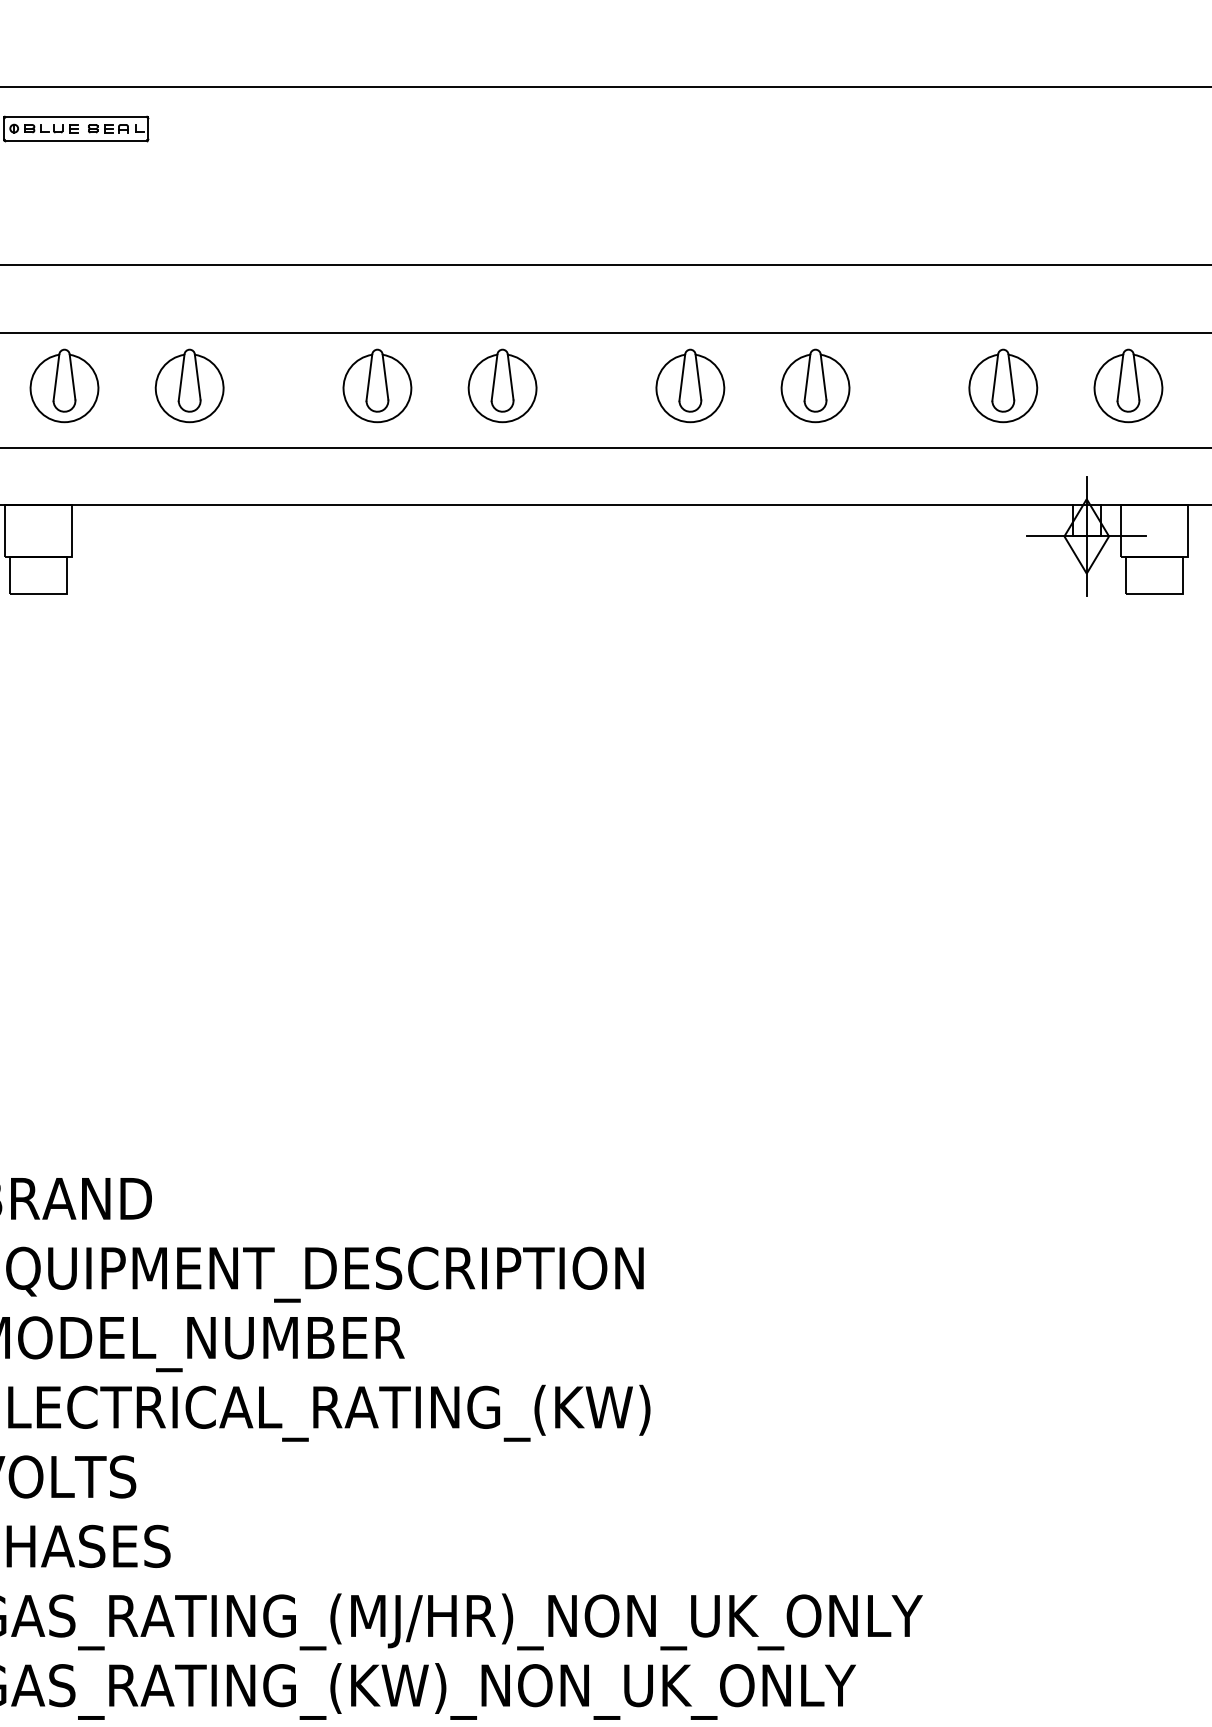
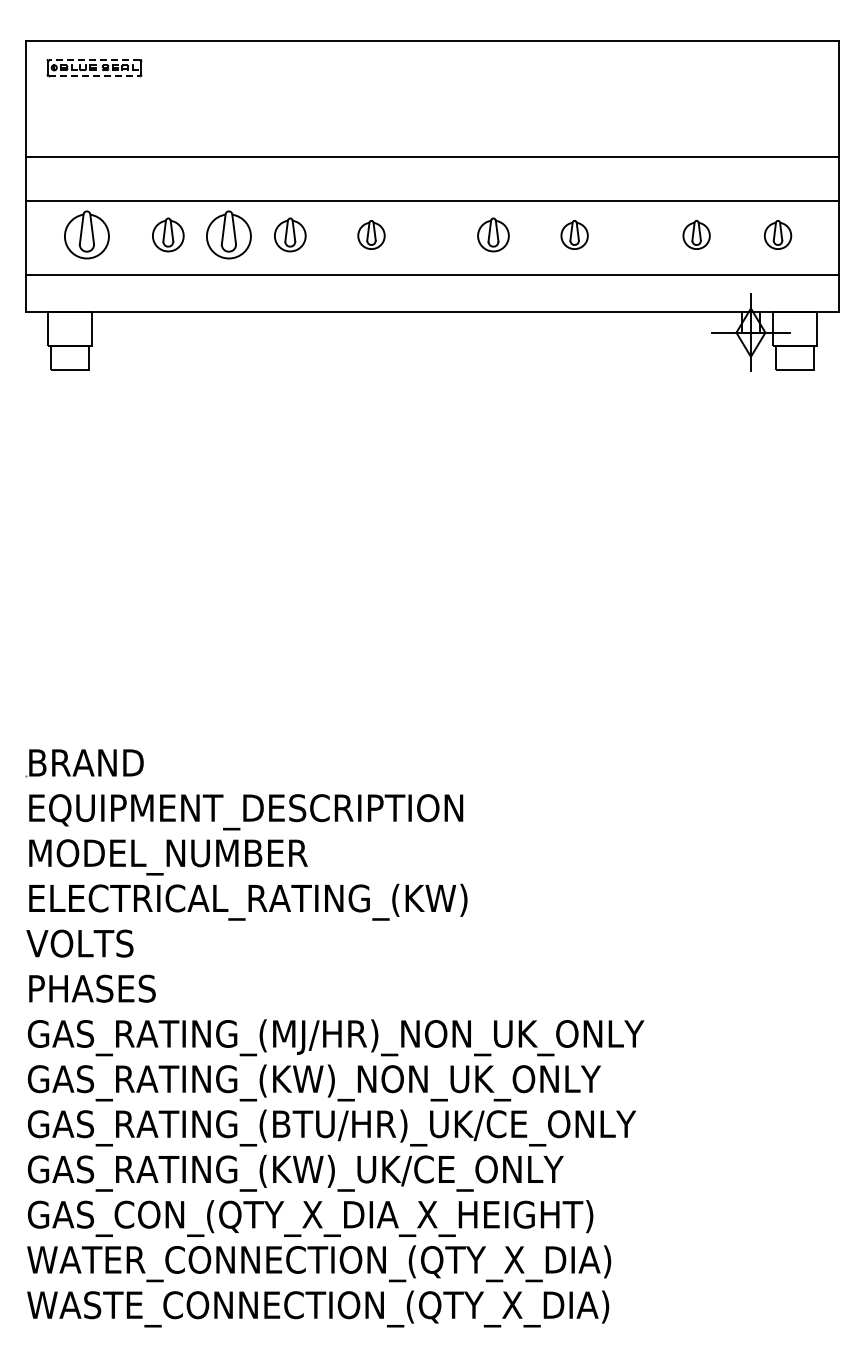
line: (76, 117) -> (94, 60), solid -> dashed
line: (76, 140) -> (94, 75), solid -> dashed
part: (190, 385) -> (168, 234), size x0.7
part: (282, 385) -> (228, 234), added
part: (377, 385) -> (290, 234), size x0.7
part: (502, 385) -> (371, 234), size x0.6
part: (690, 385) -> (493, 234), size x0.7
part: (815, 385) -> (574, 234), size x0.6
part: (1002, 385) -> (696, 234), size x0.6
part: (1127, 385) -> (777, 234), size x0.6

